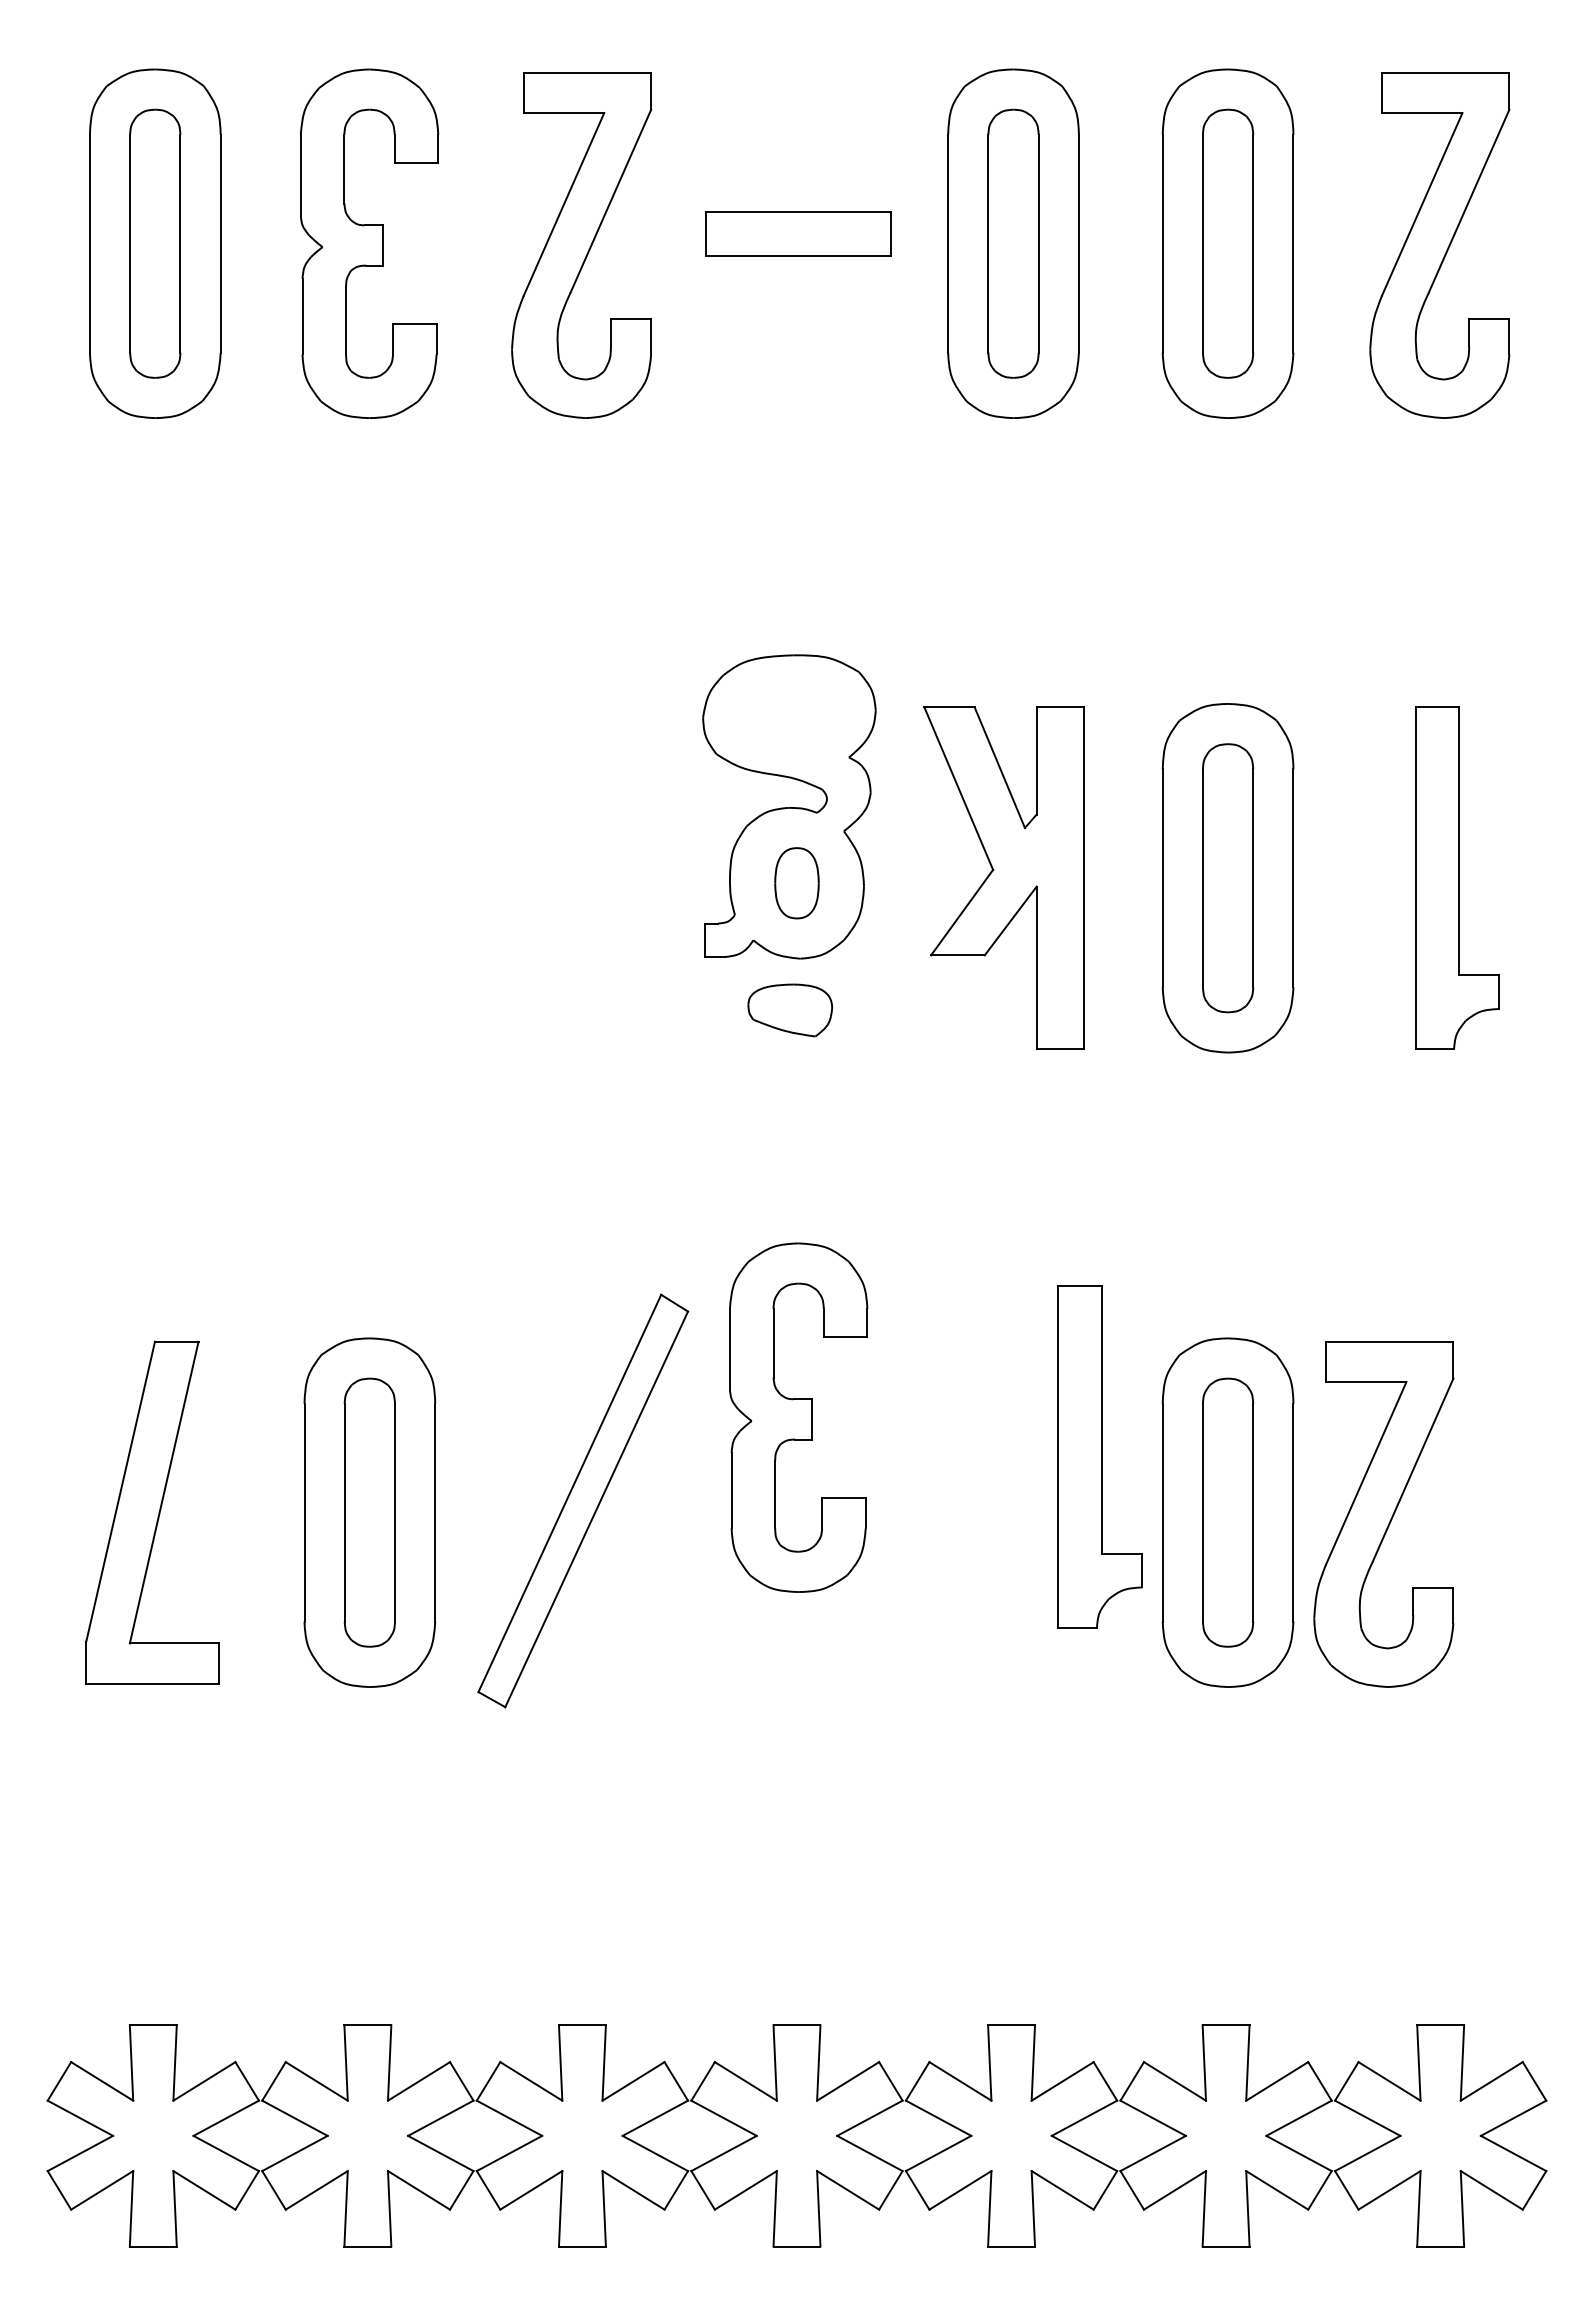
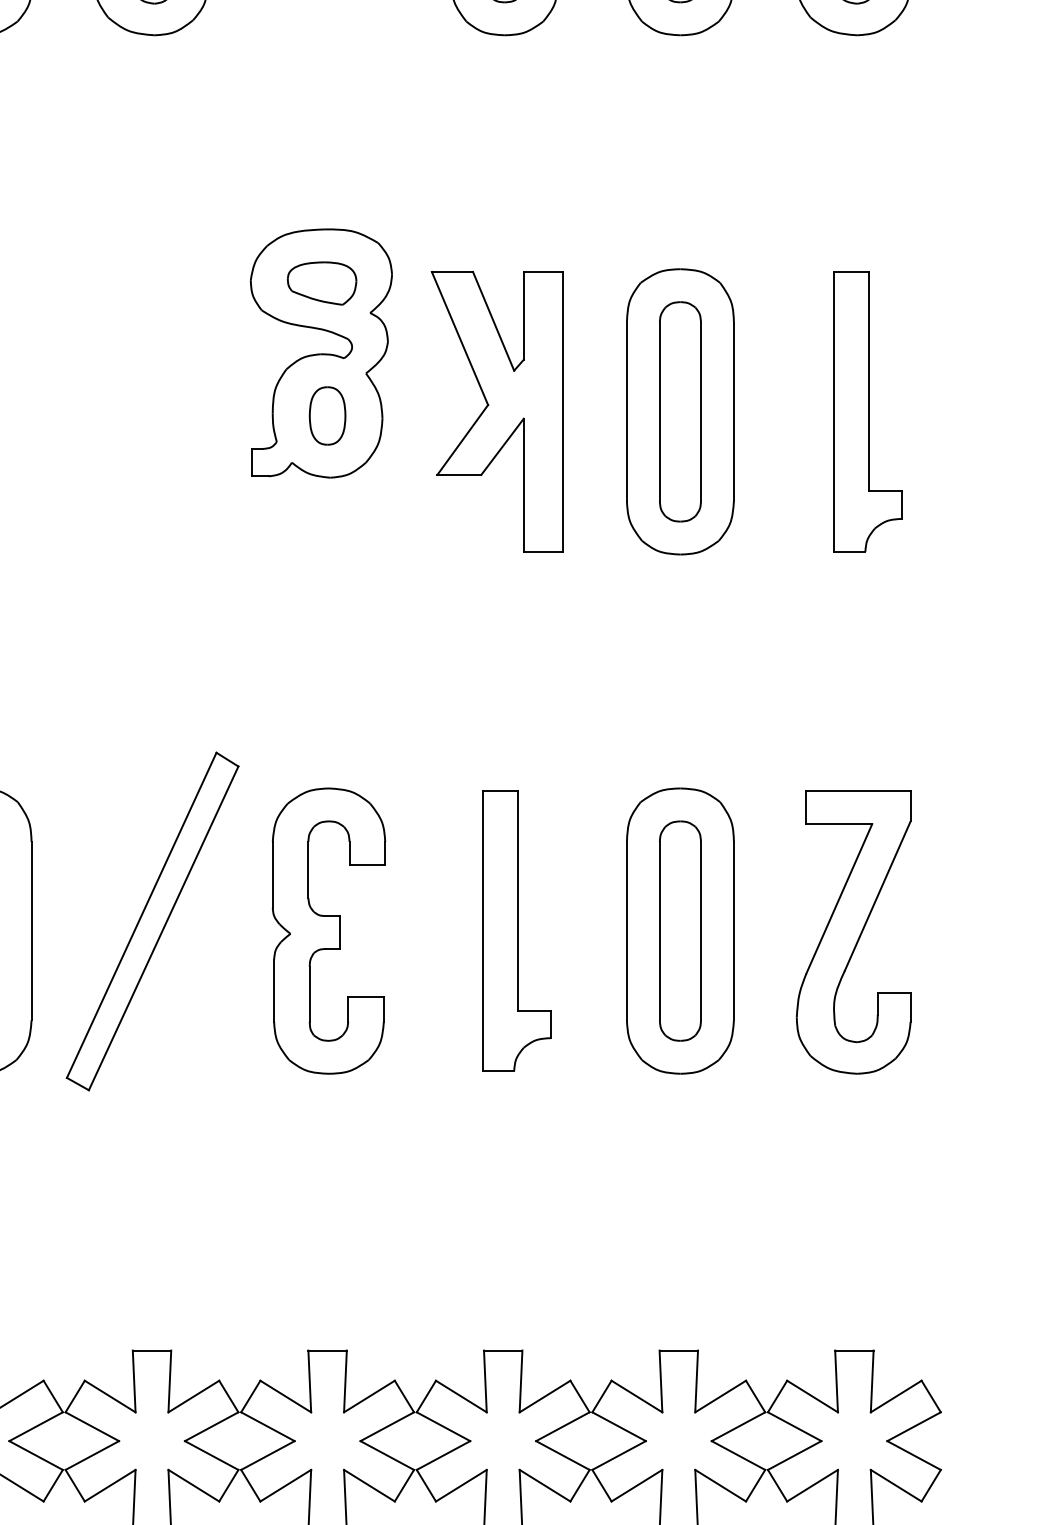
part: (790, 1010) -> (322, 283), moved
part: (798, 1417) -> (328, 930), moved
part: (1099, 1456) -> (516, 930), moved
part: (1383, 1514) -> (853, 932), moved

